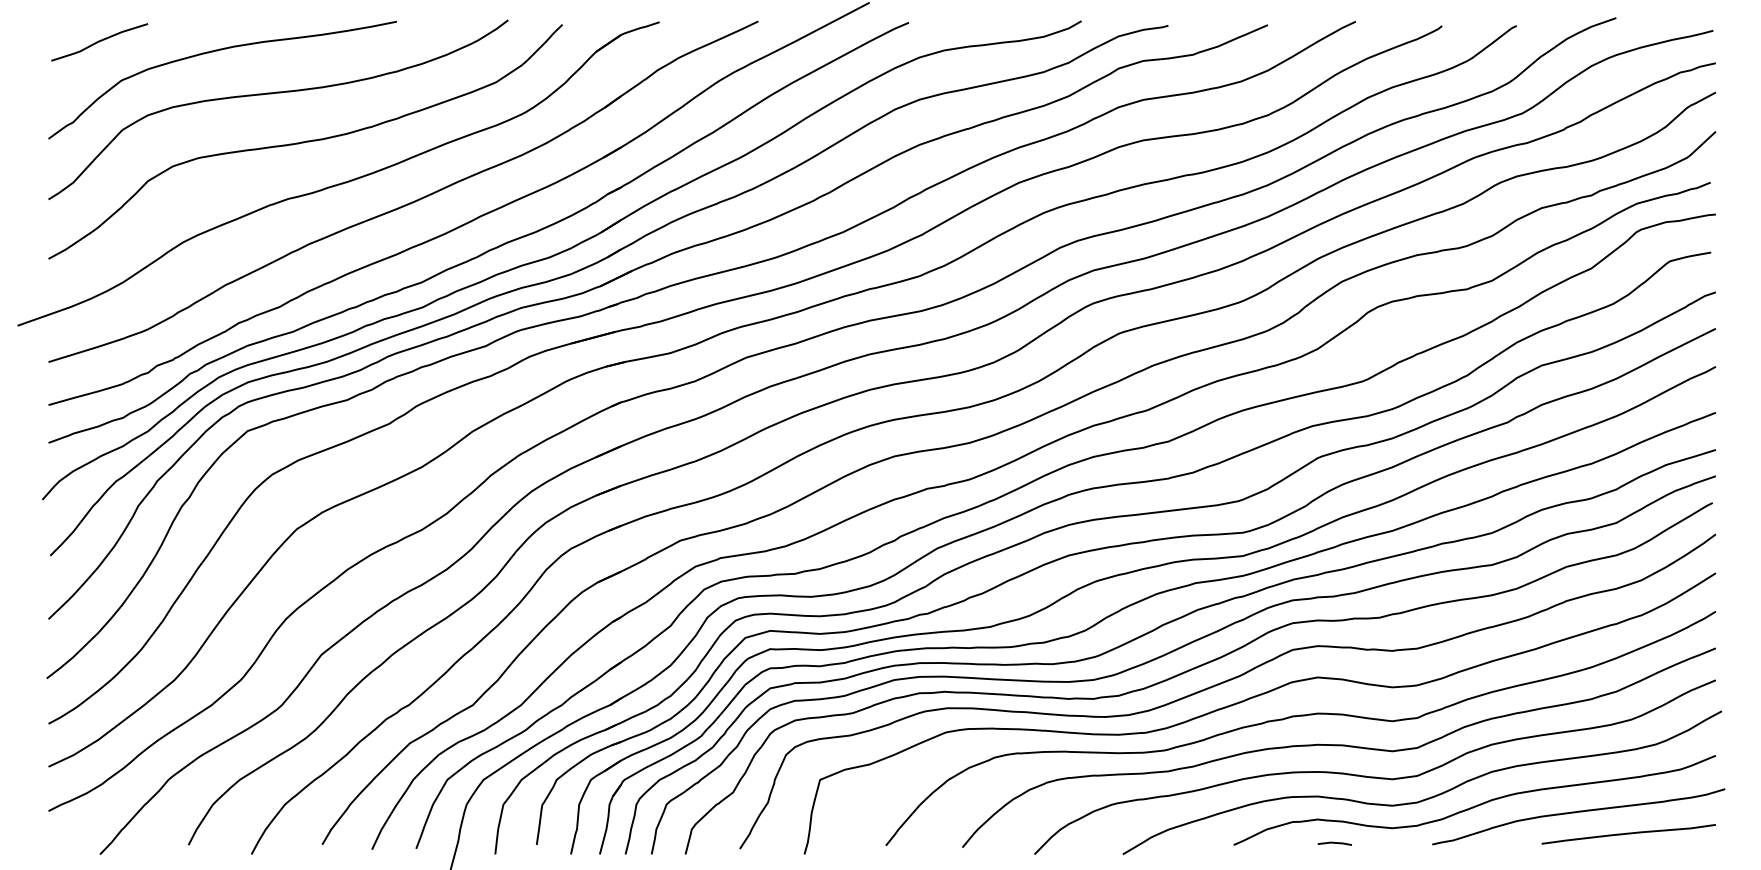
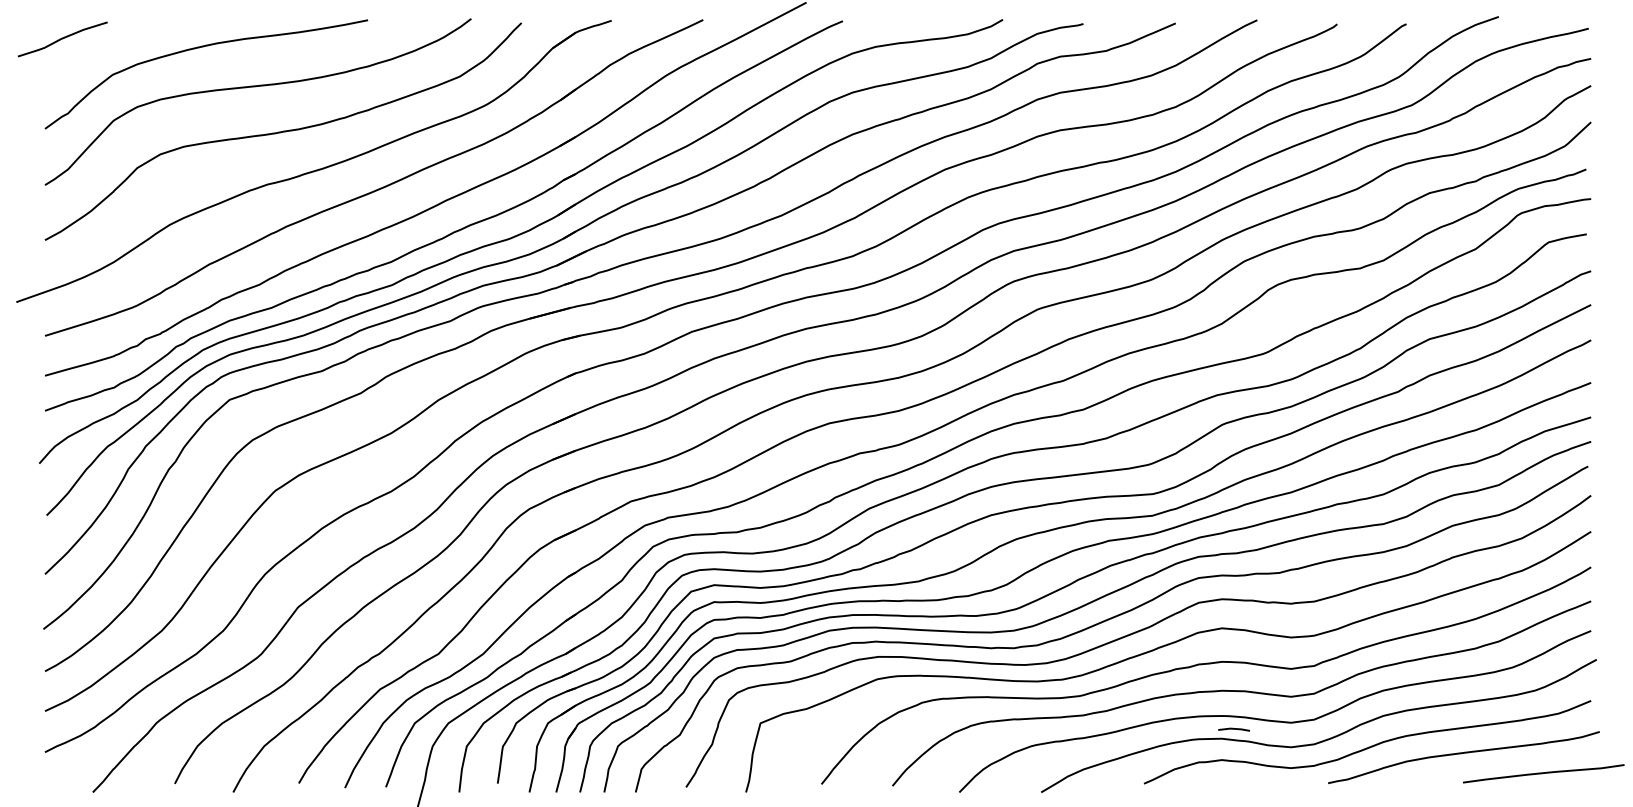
curve: (99, 42) -> (62, 39), moved
curve: (1628, 834) -> (1543, 773), moved
line: (1334, 843) -> (1233, 729), moved

